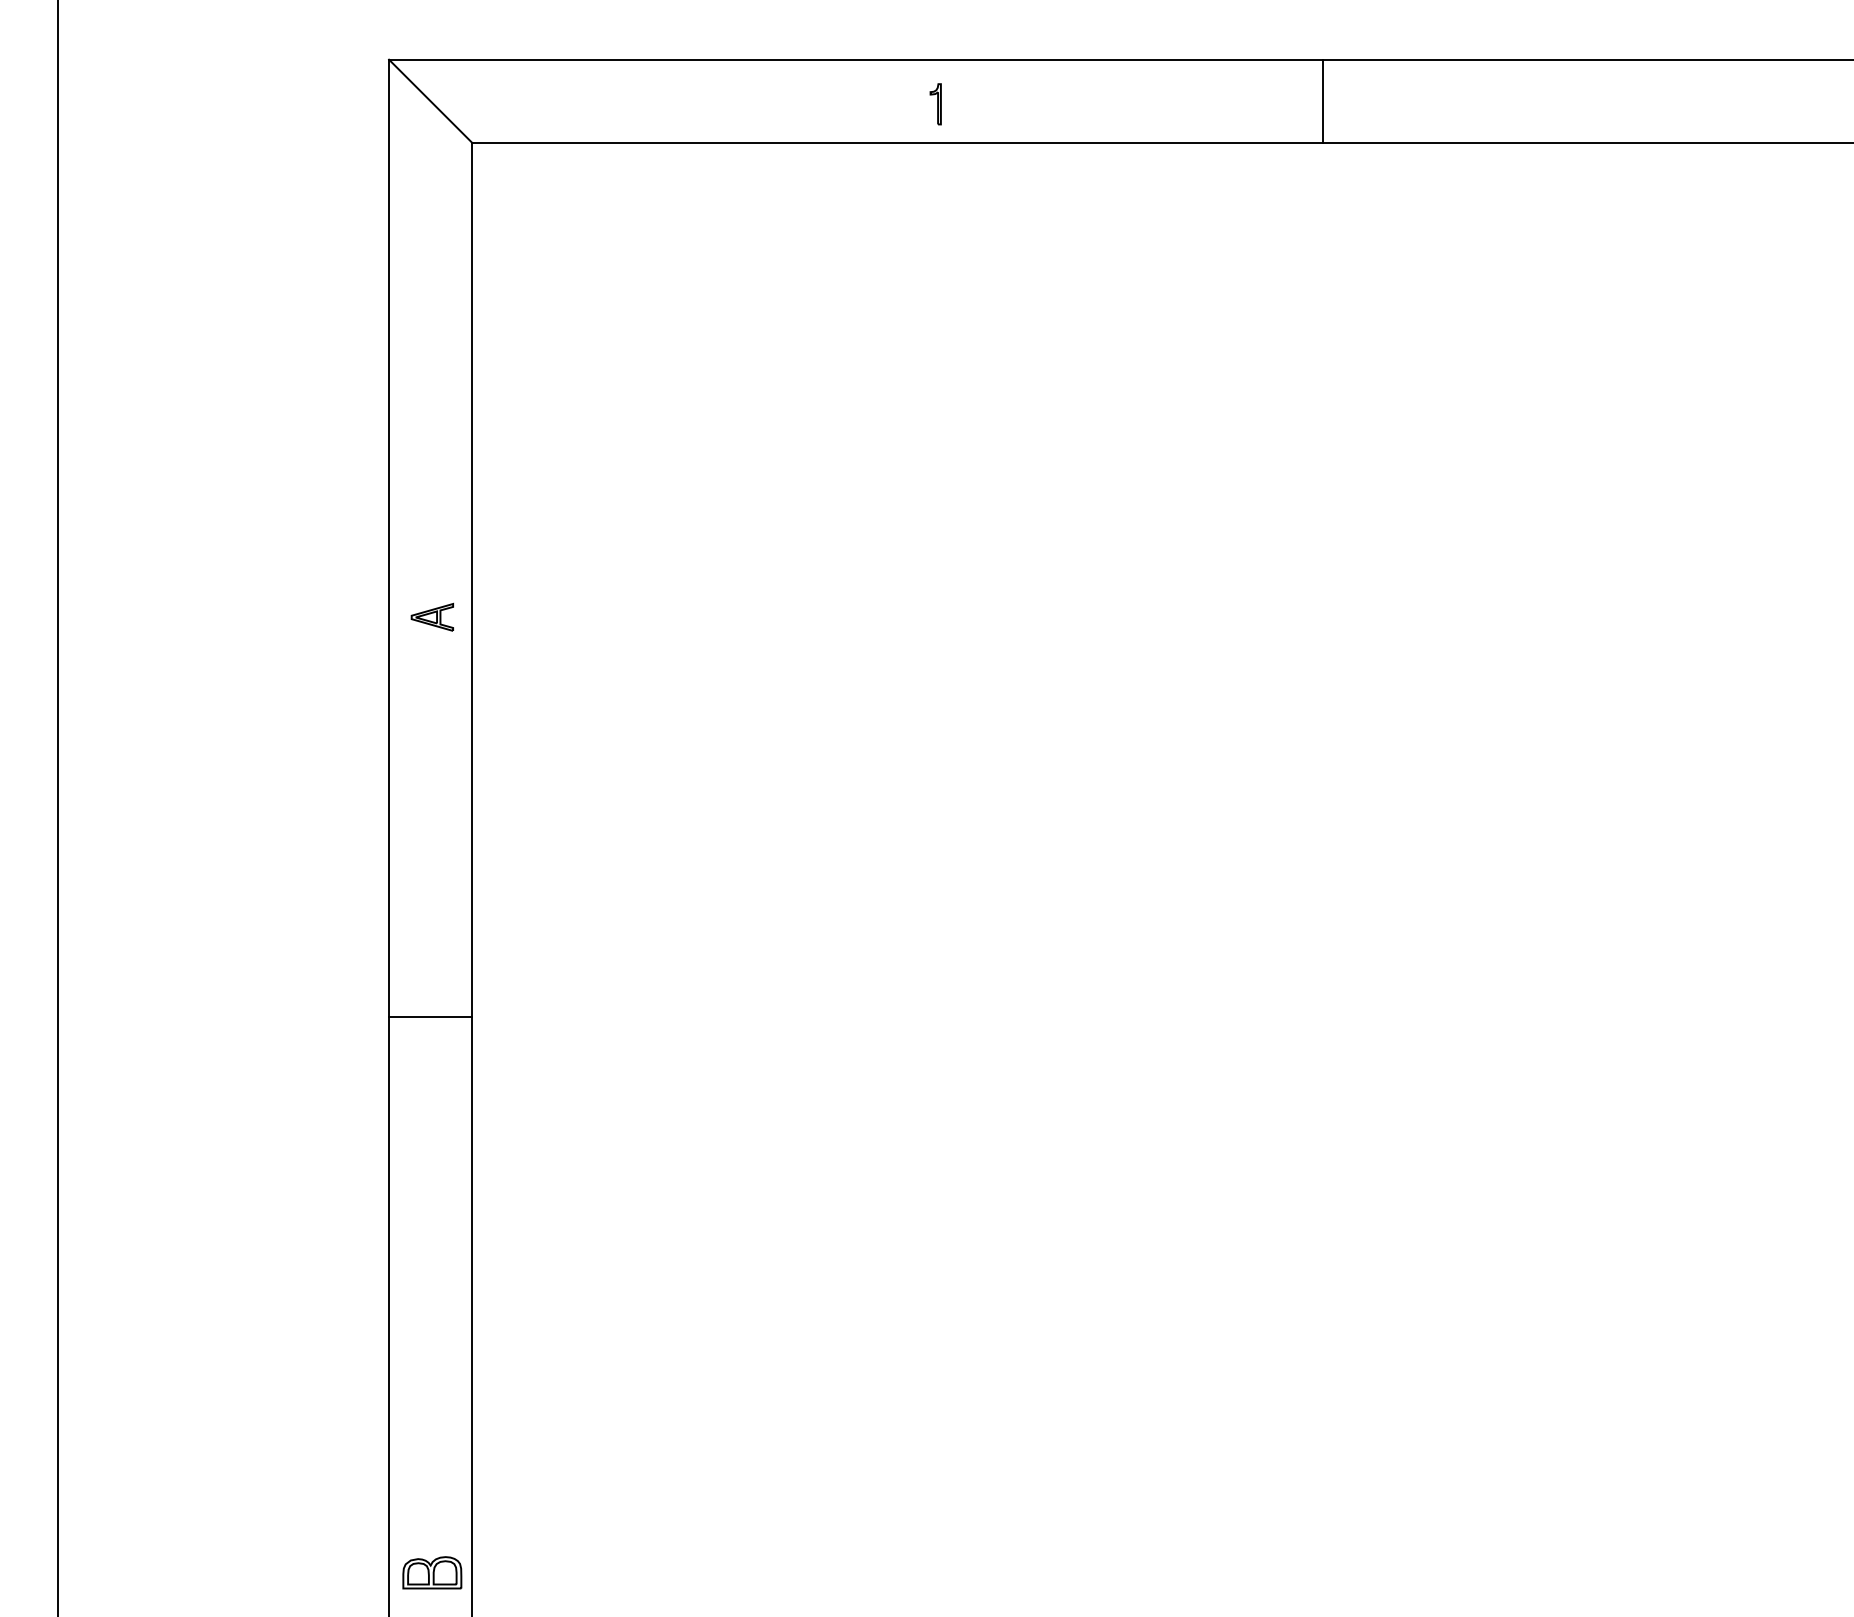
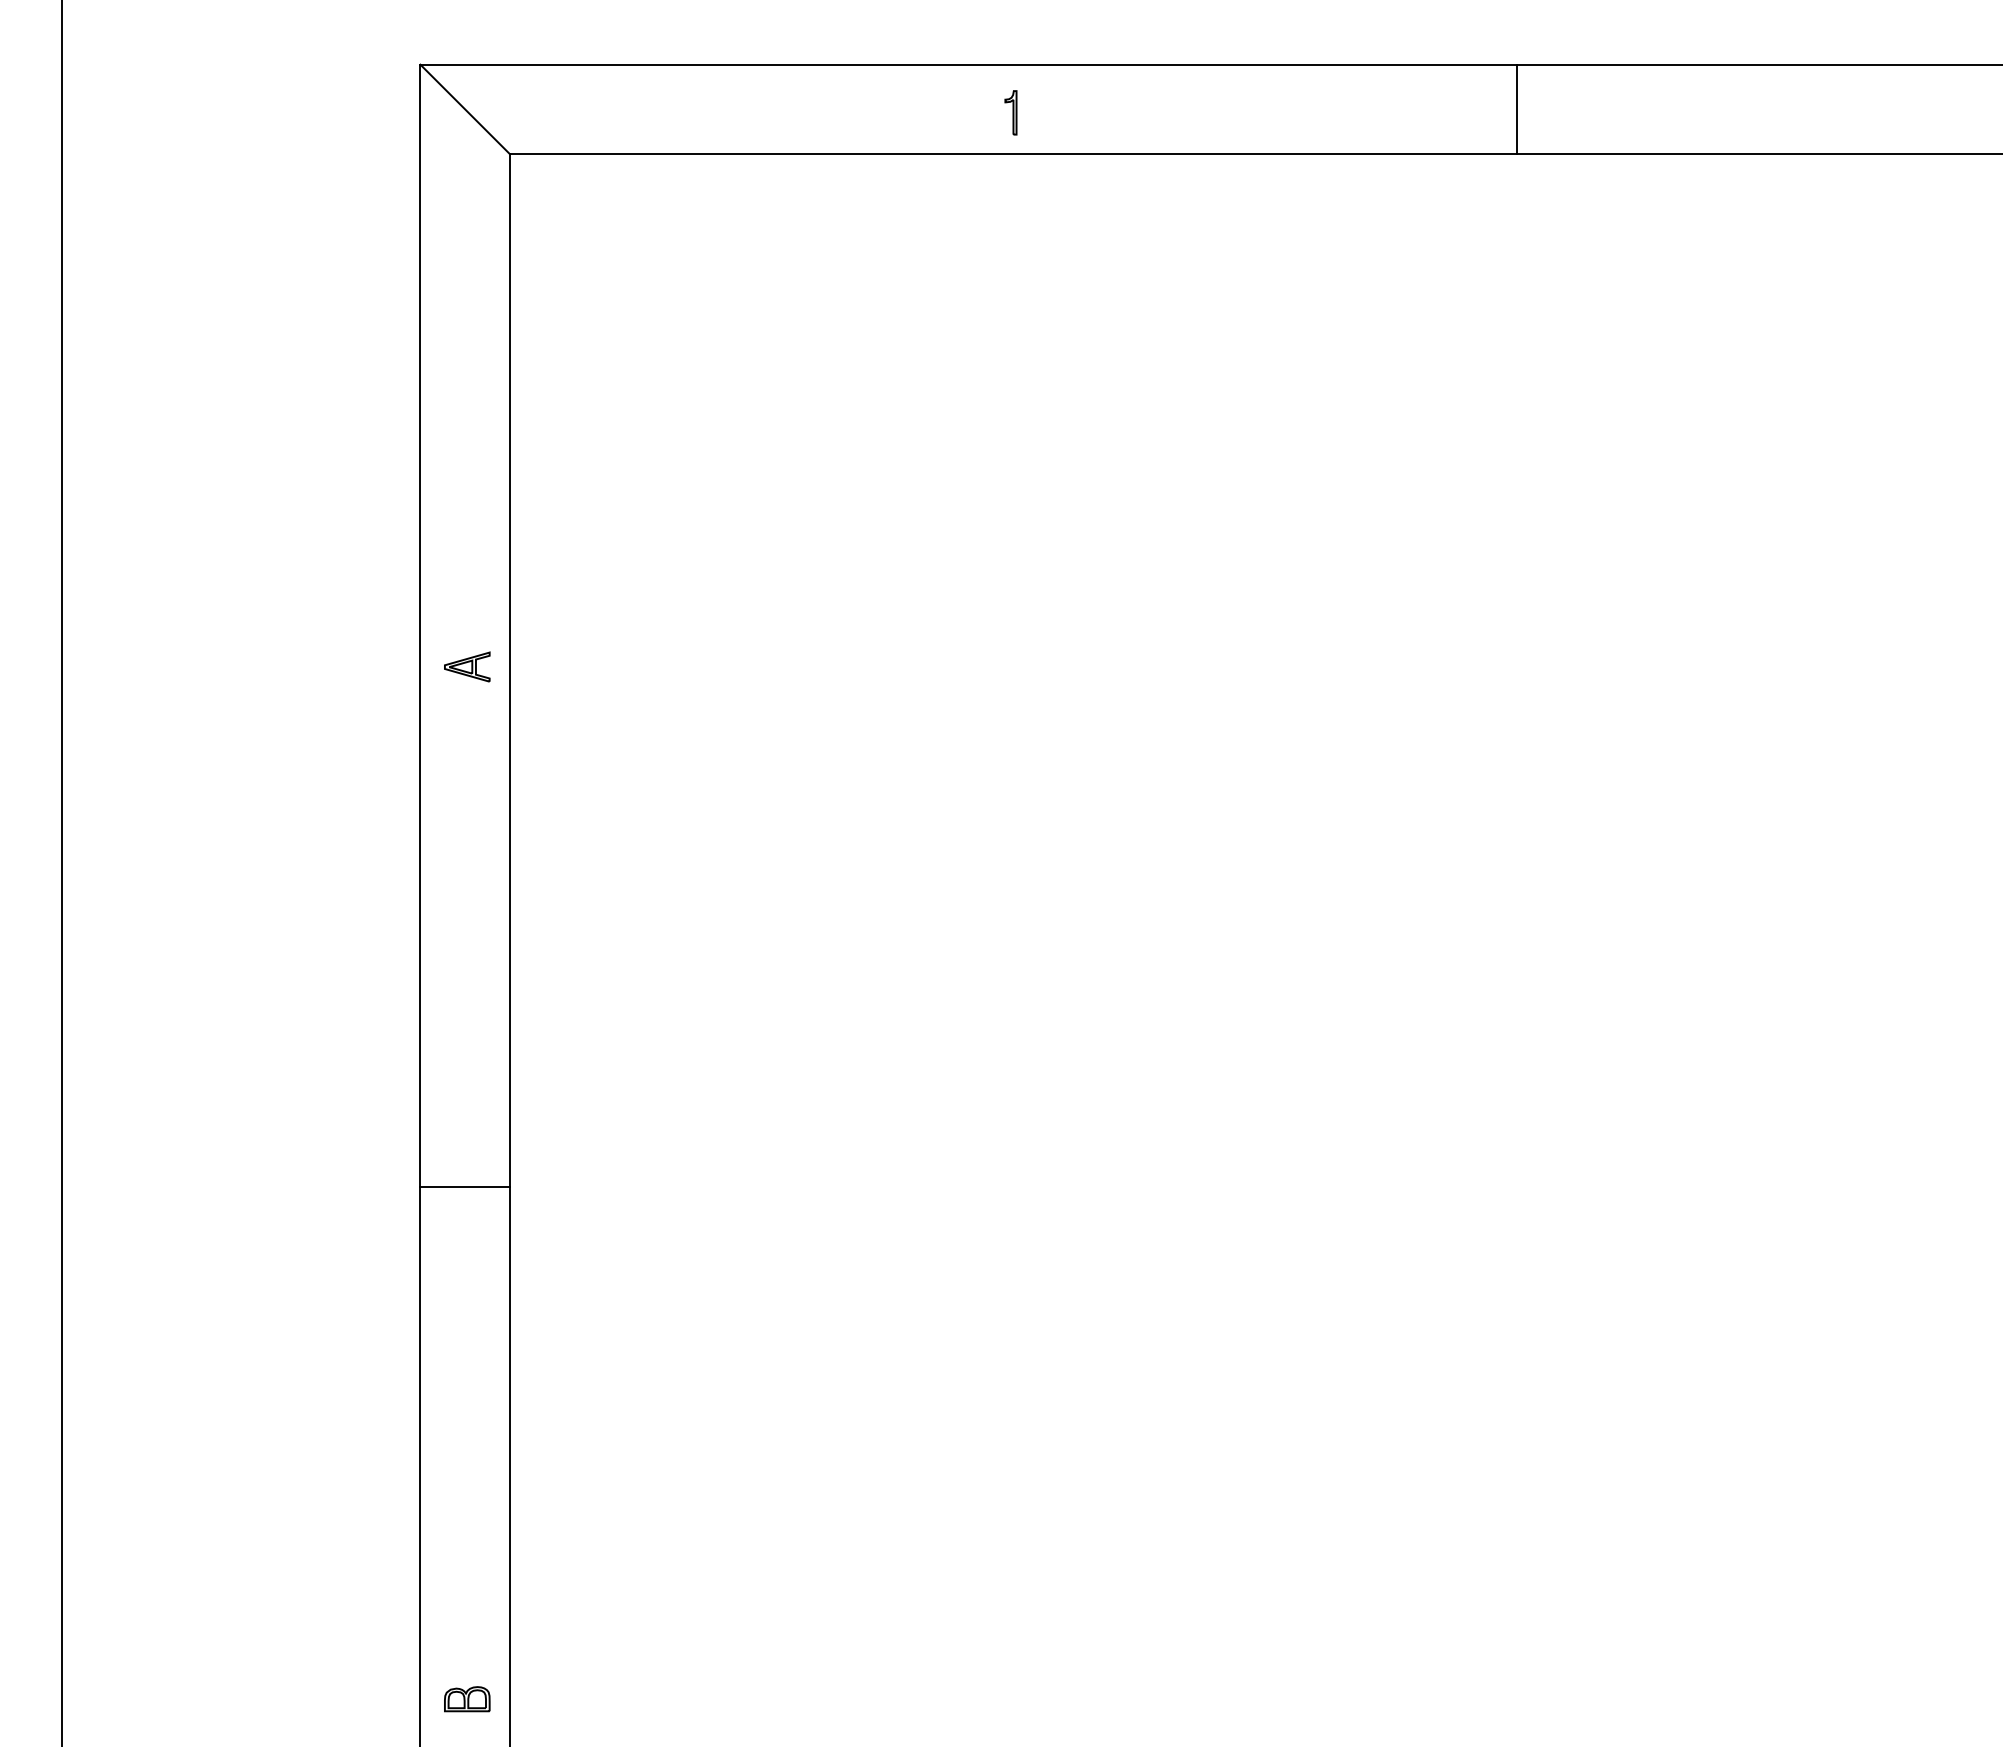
line: (1322, 101) -> (1516, 109), moved
line: (429, 1017) -> (464, 1187), moved
part: (432, 1573) -> (467, 1699), size x0.71

